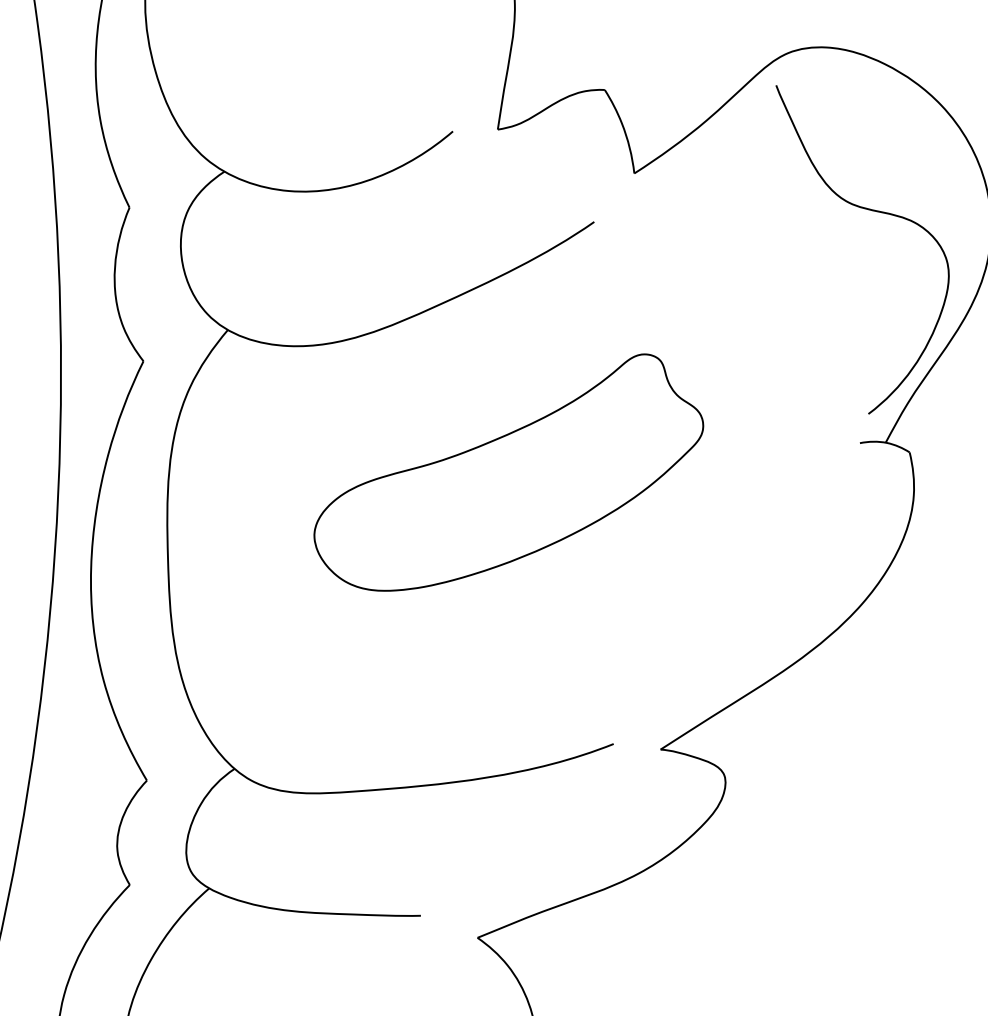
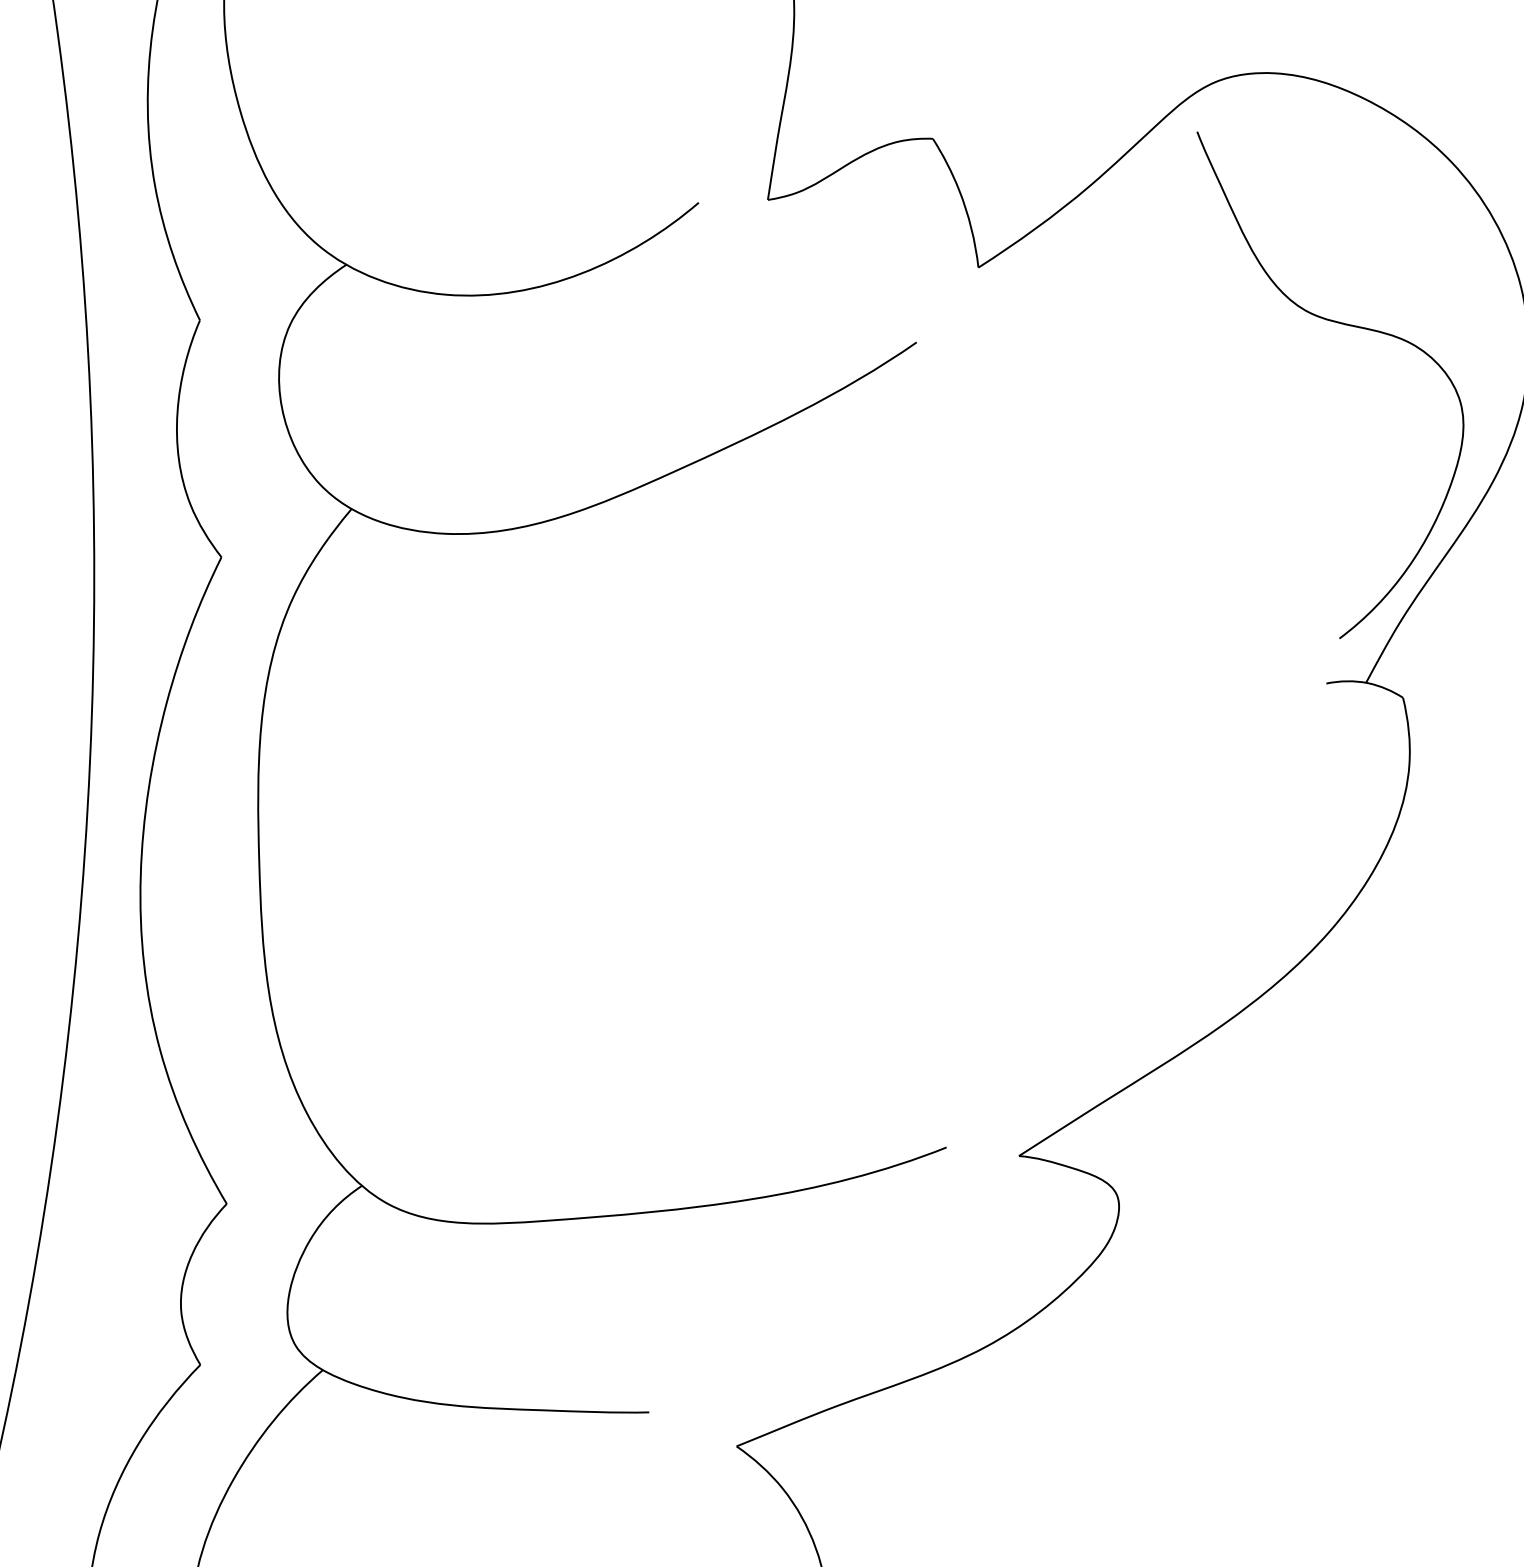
part: (508, 472) -> (784, 728), removed

